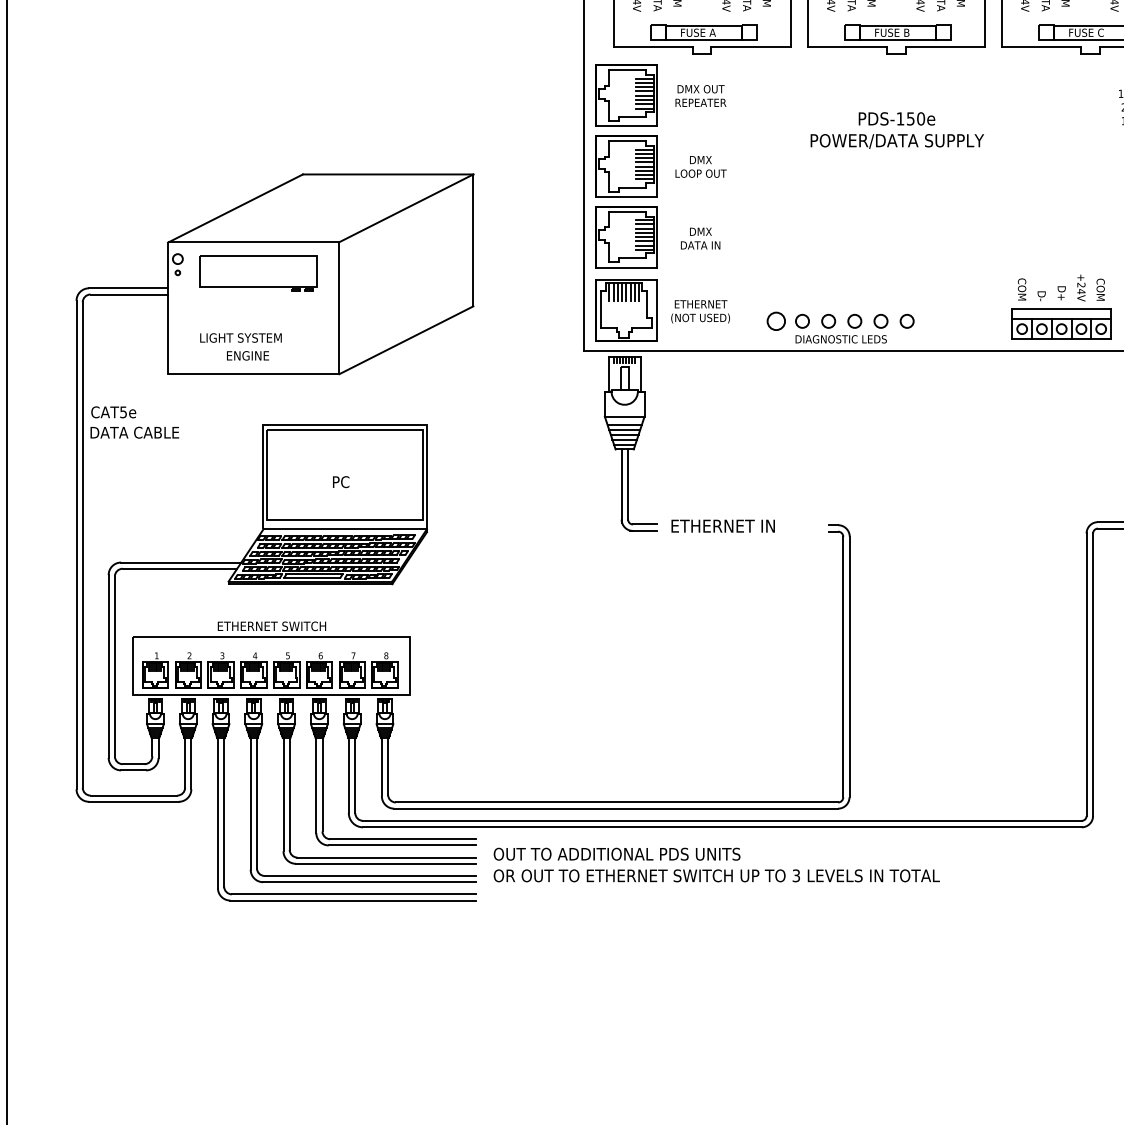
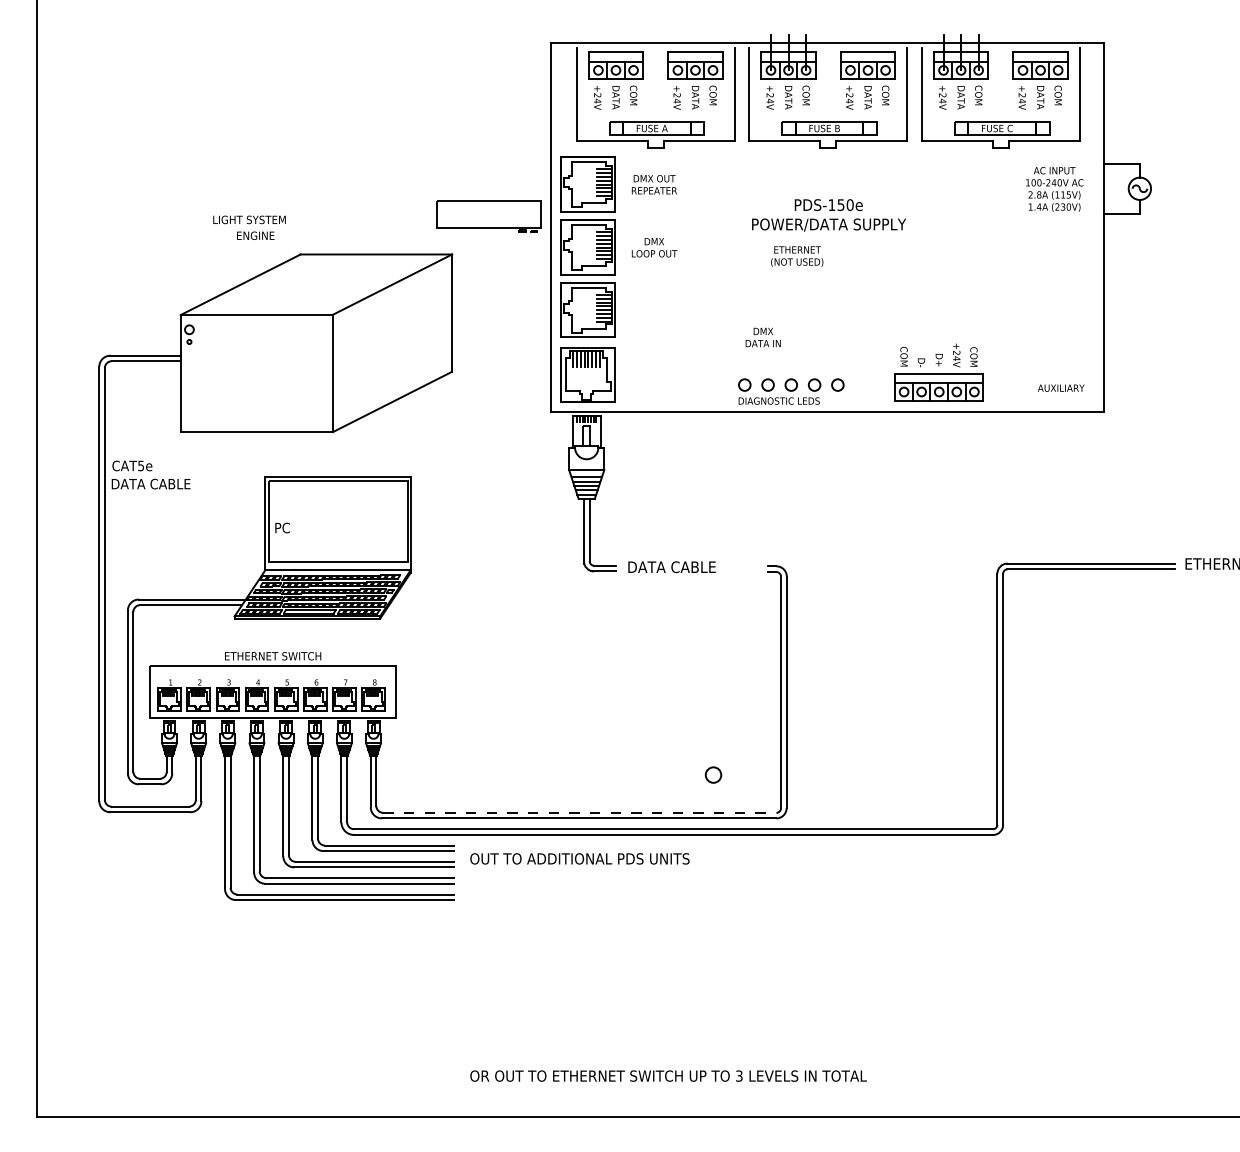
text: (699, 238) -> (762, 337), moved
part: (257, 273) -> (488, 216), moved
part: (1060, 307) -> (938, 372), moved
text: (700, 311) -> (797, 256), moved
circle: (776, 320) -> (713, 774), moved
text: (240, 346) -> (249, 227), moved
text: (341, 481) -> (282, 527), moved
text: (723, 526) -> (674, 567), ETHERNET IN -> DATA CABLE
line: (616, 802) -> (579, 812), solid -> dashed
text: (716, 875) -> (668, 1075), moved

